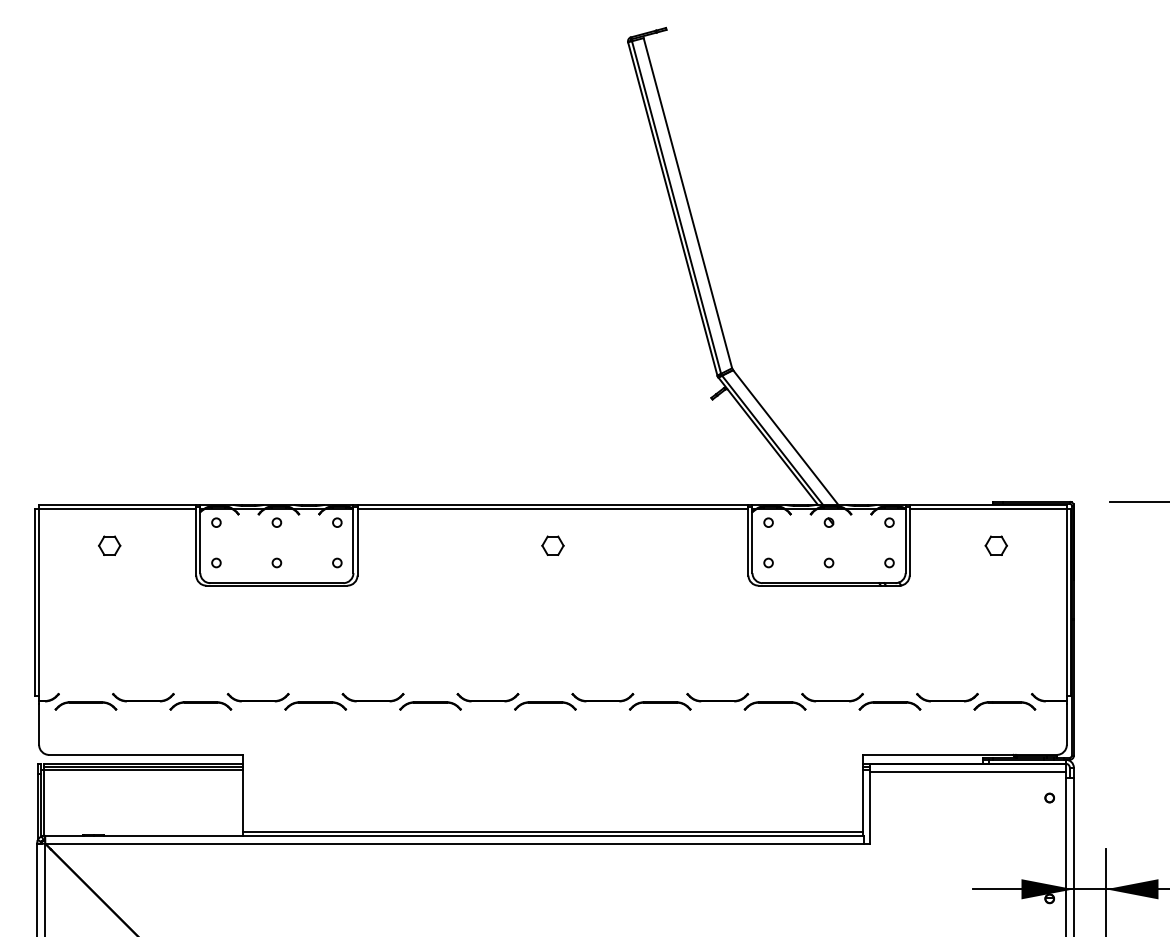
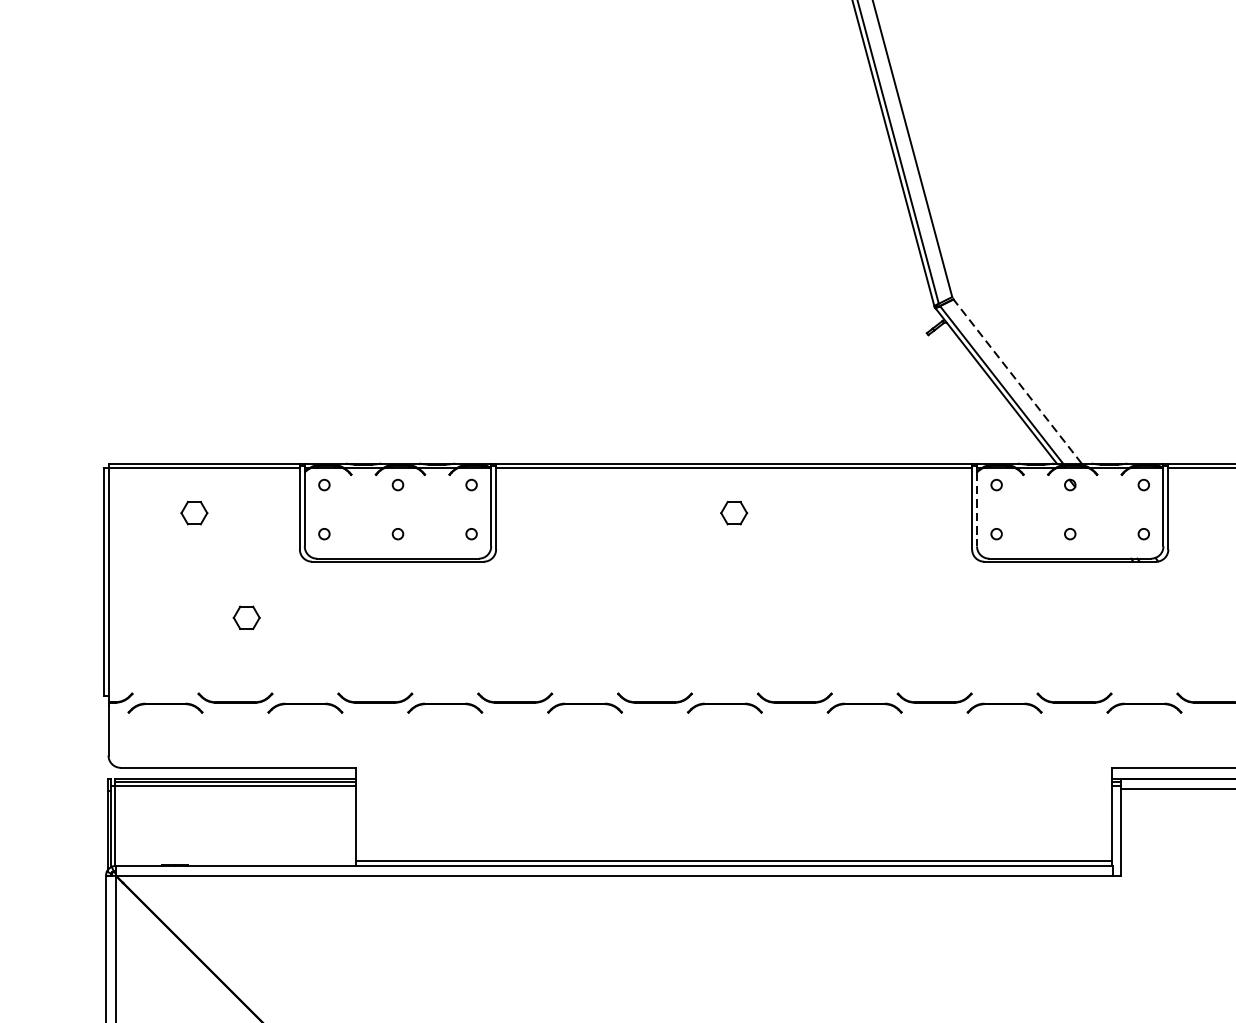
line: (785, 437) -> (1017, 381), solid -> dashed
line: (752, 543) -> (977, 510), solid -> dashed
part: (152, 631) -> (246, 617), added

